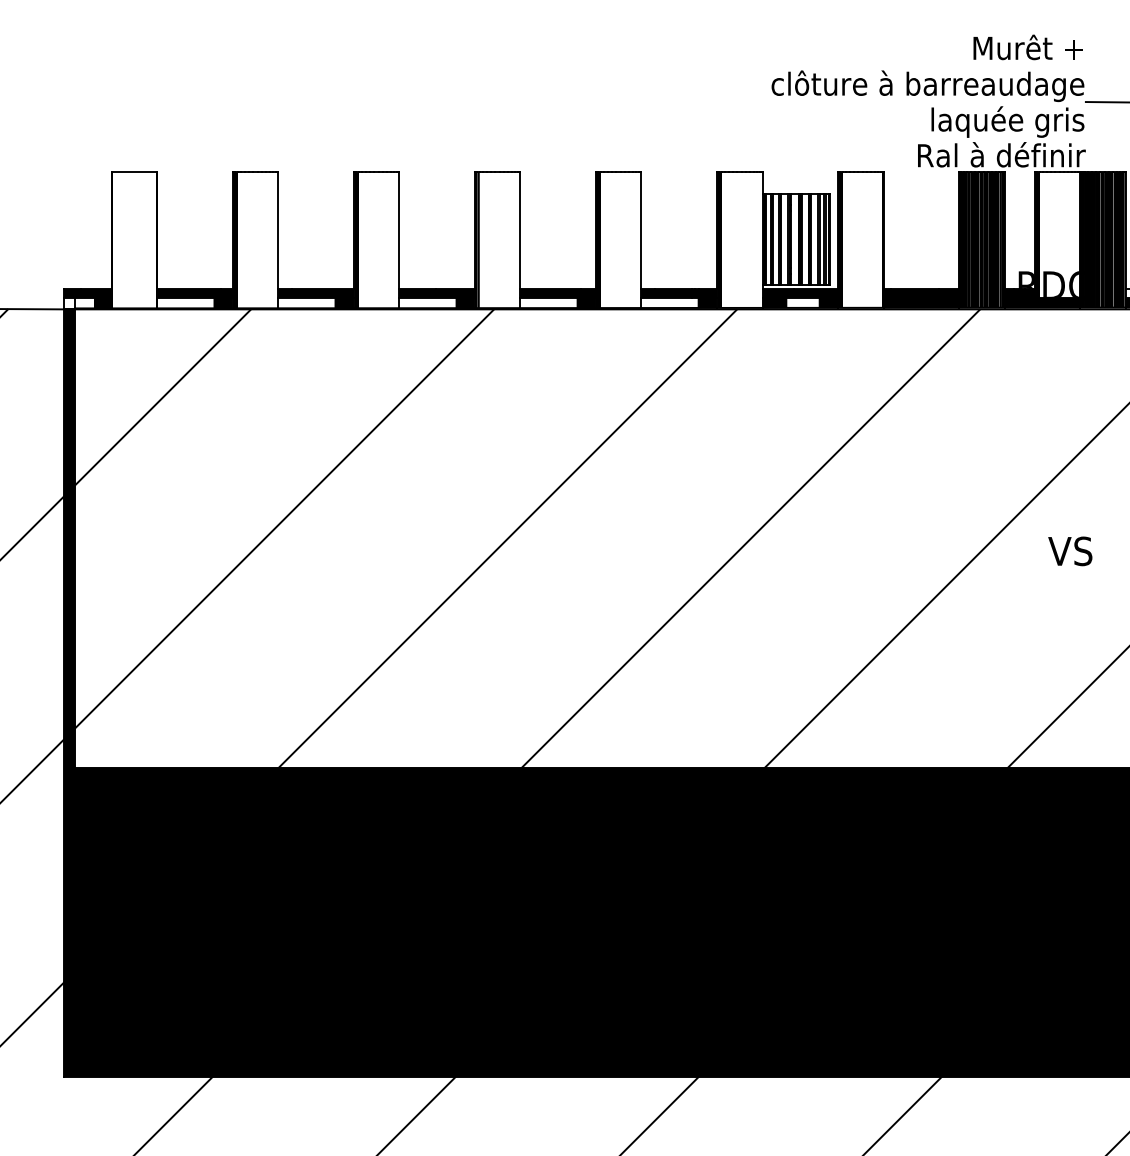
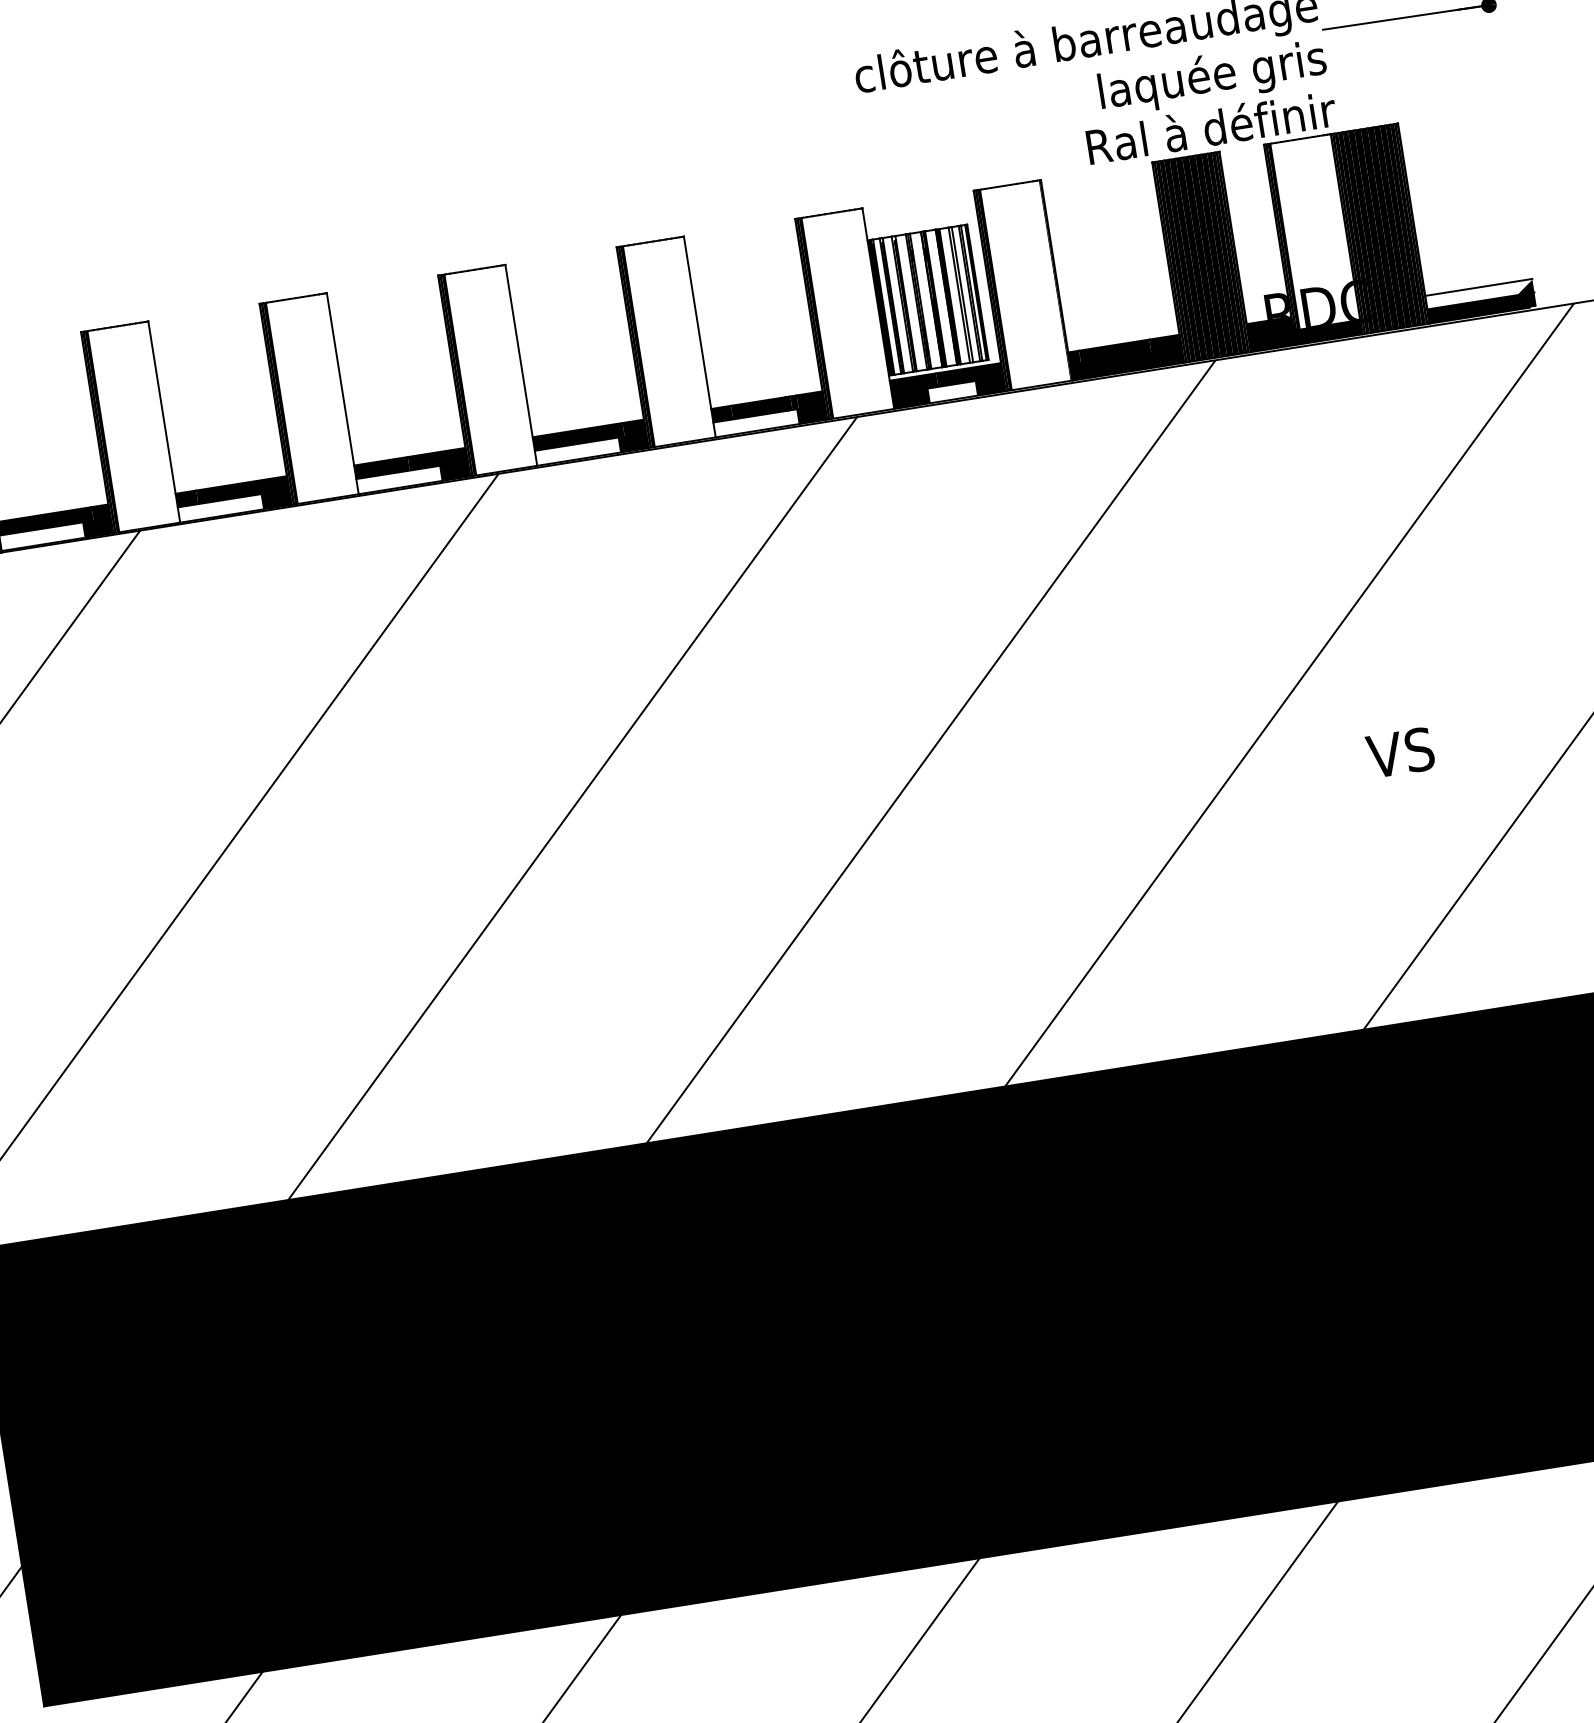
text: (1070, 551) -> (1400, 752), moved

